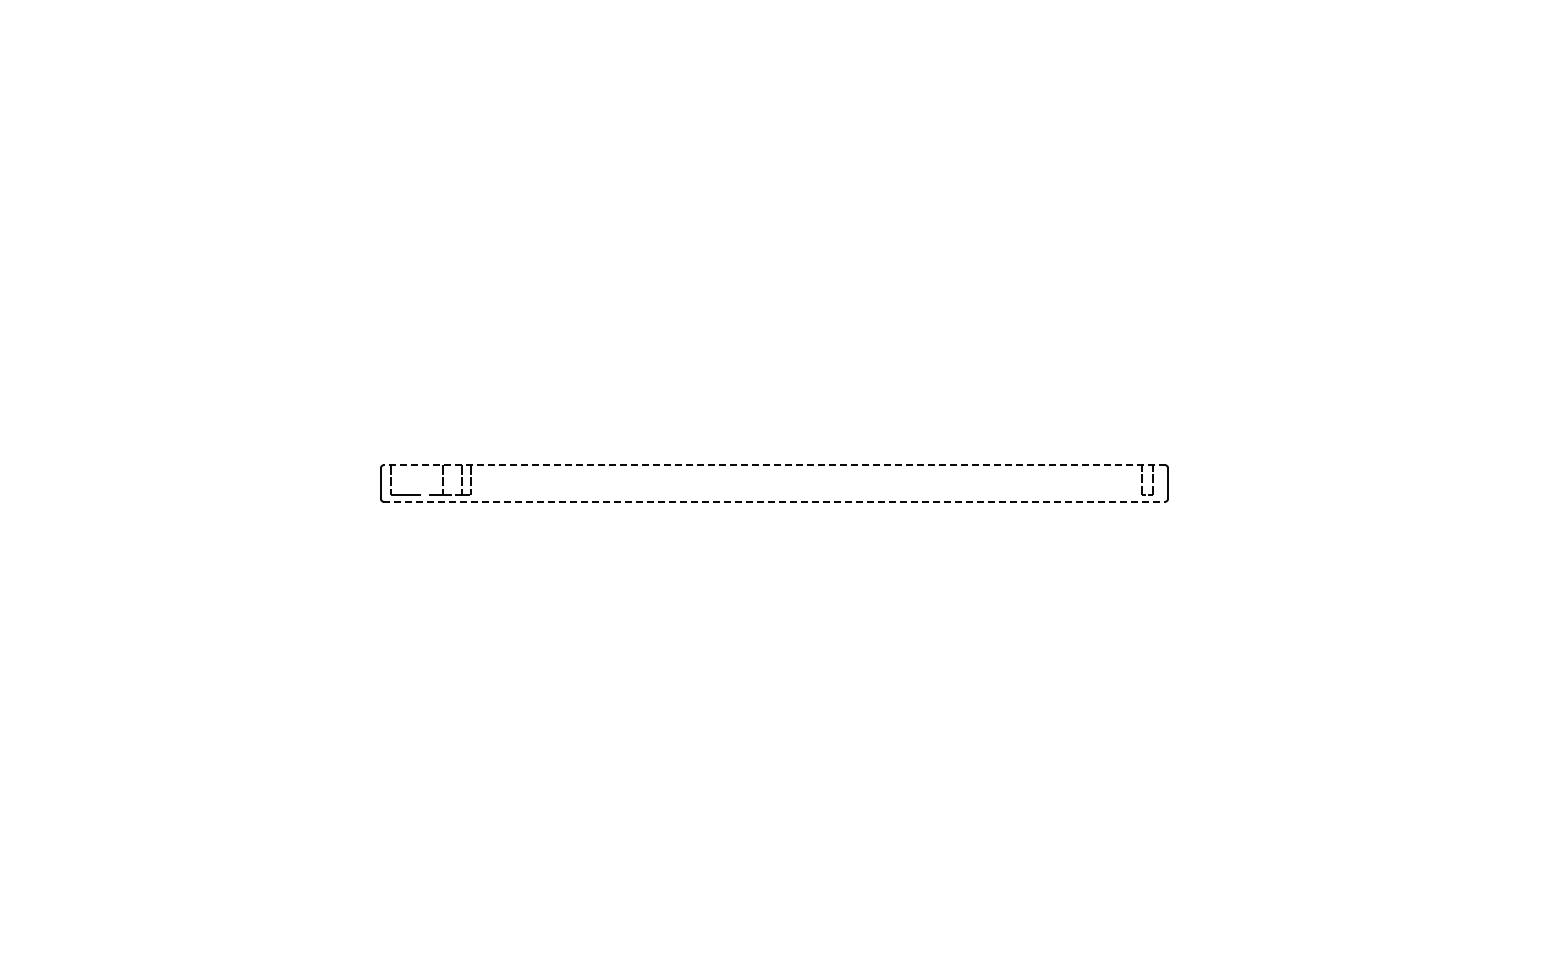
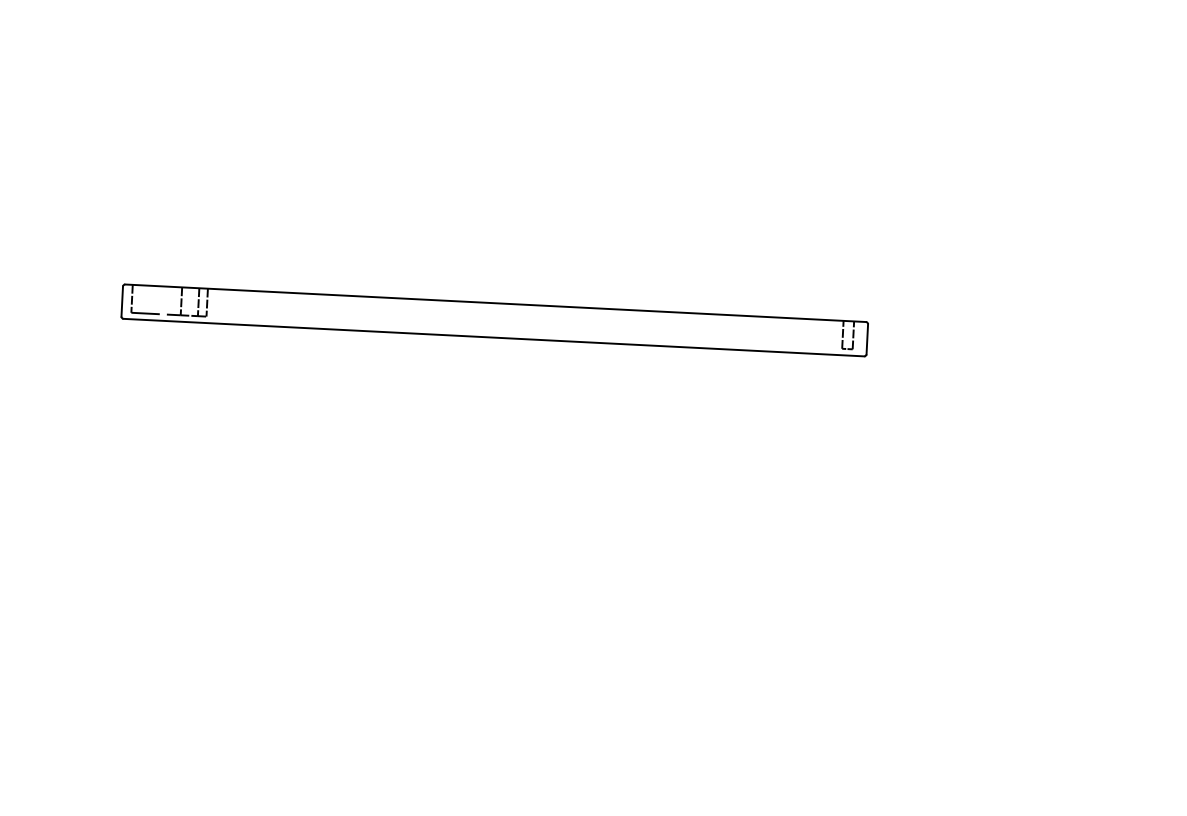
line: (774, 465) -> (495, 303), dashed -> solid
line: (774, 501) -> (493, 337), dashed -> solid

